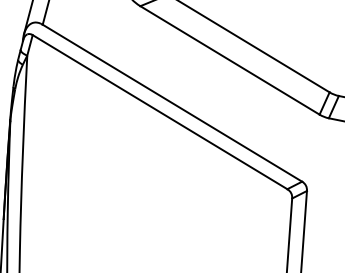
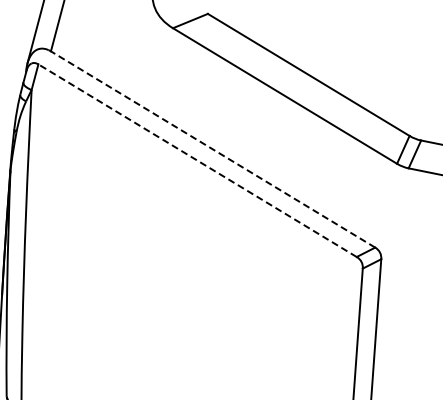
line: (172, 103) -> (213, 149), solid -> dashed
line: (159, 112) -> (197, 160), solid -> dashed

